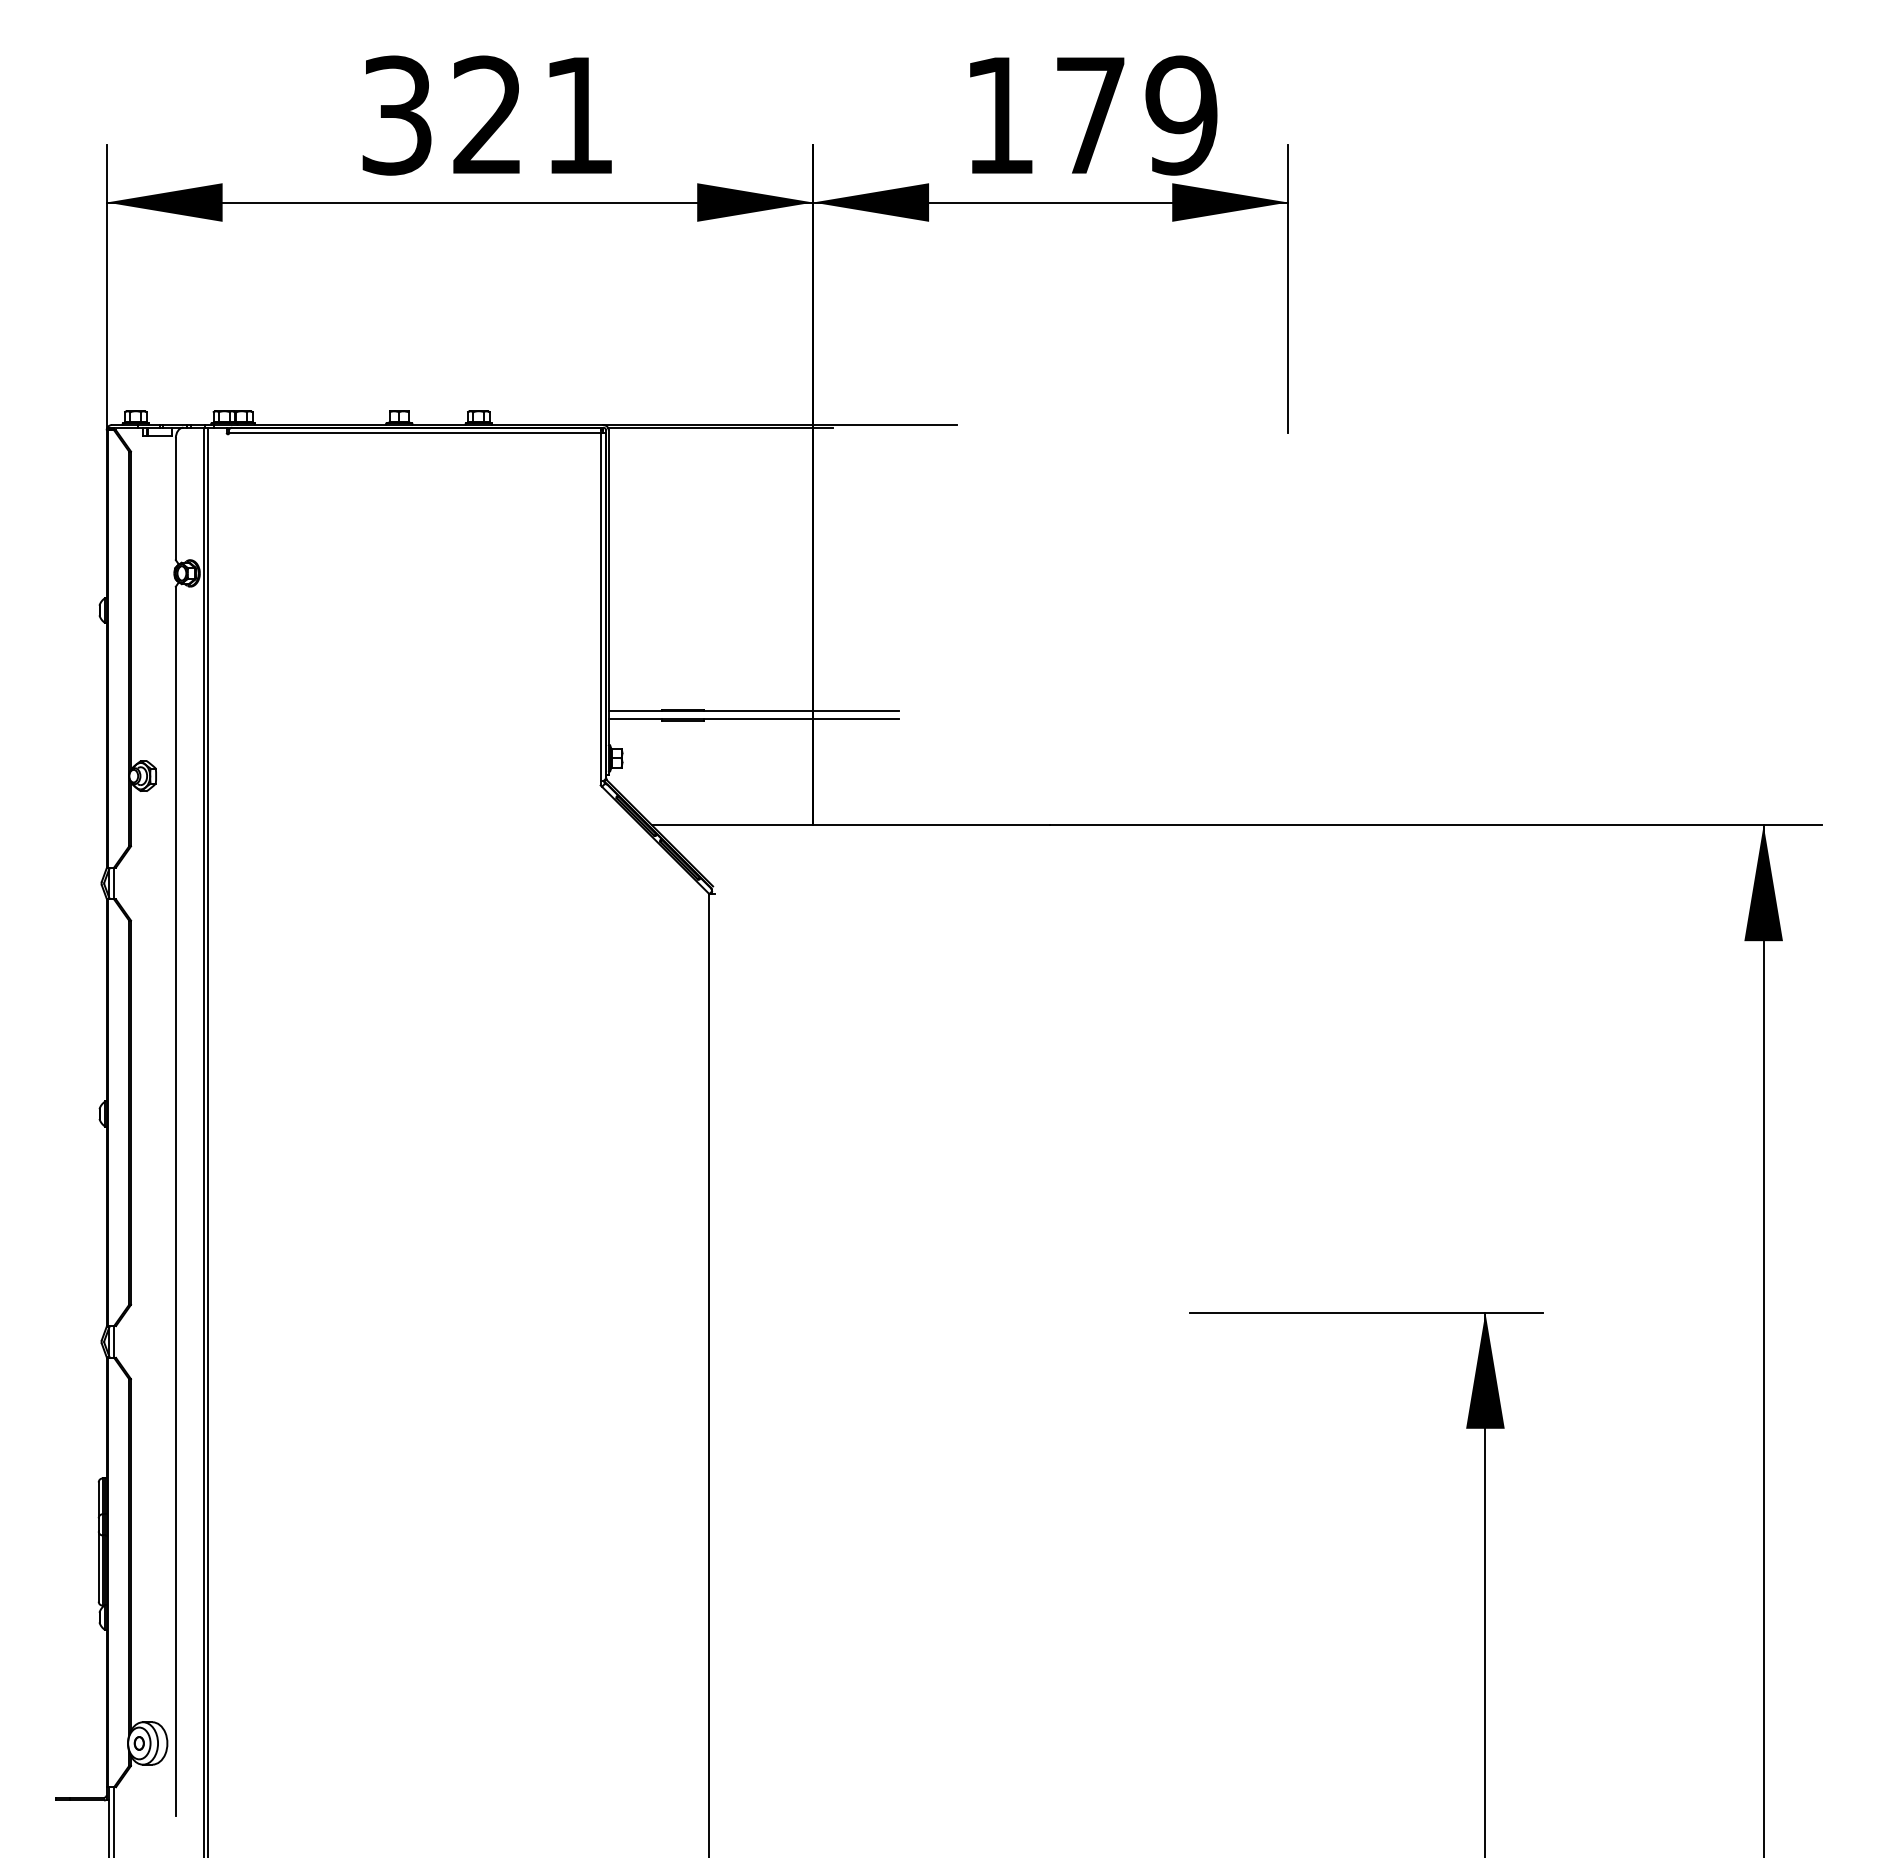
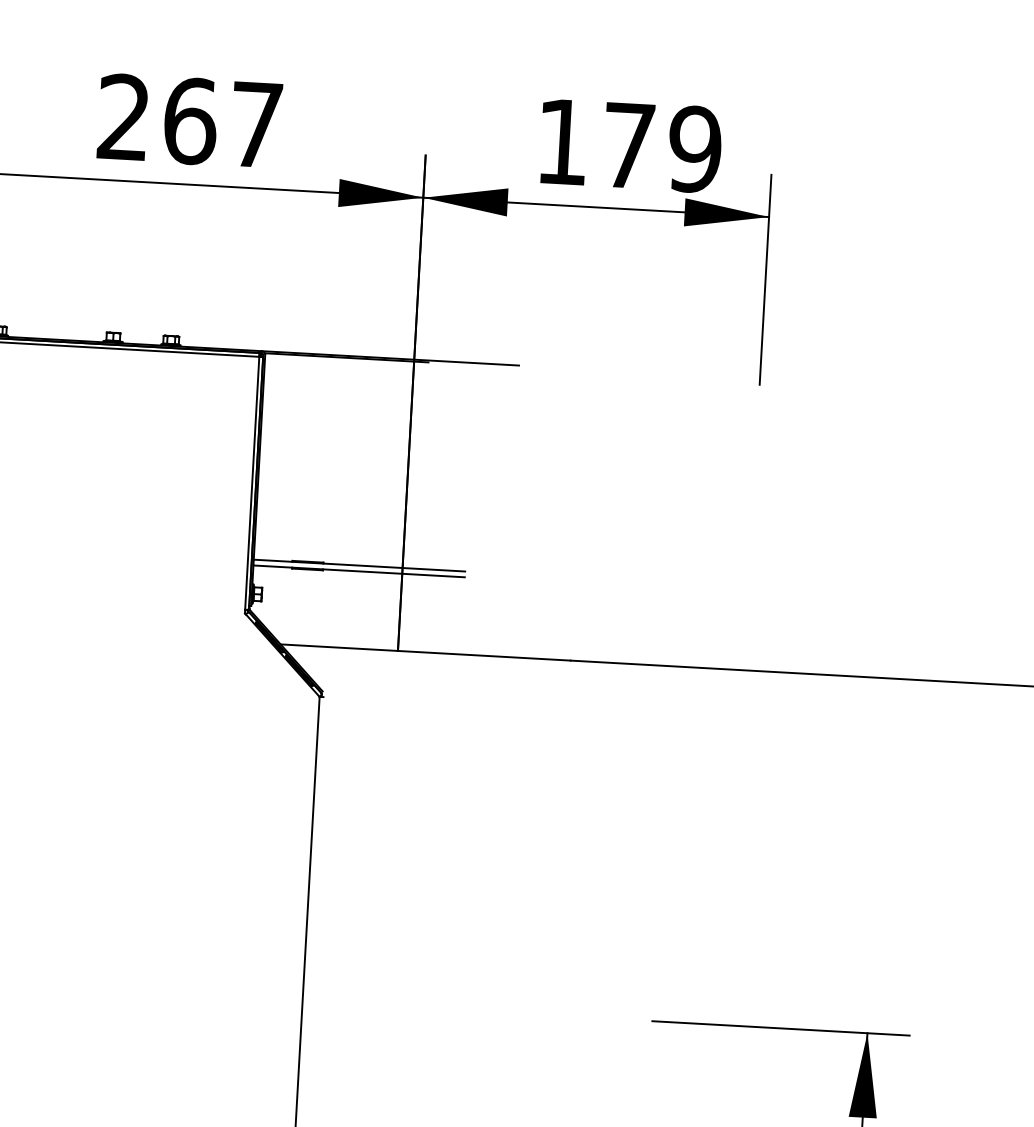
text: (487, 115) -> (189, 121), 321 -> 267

